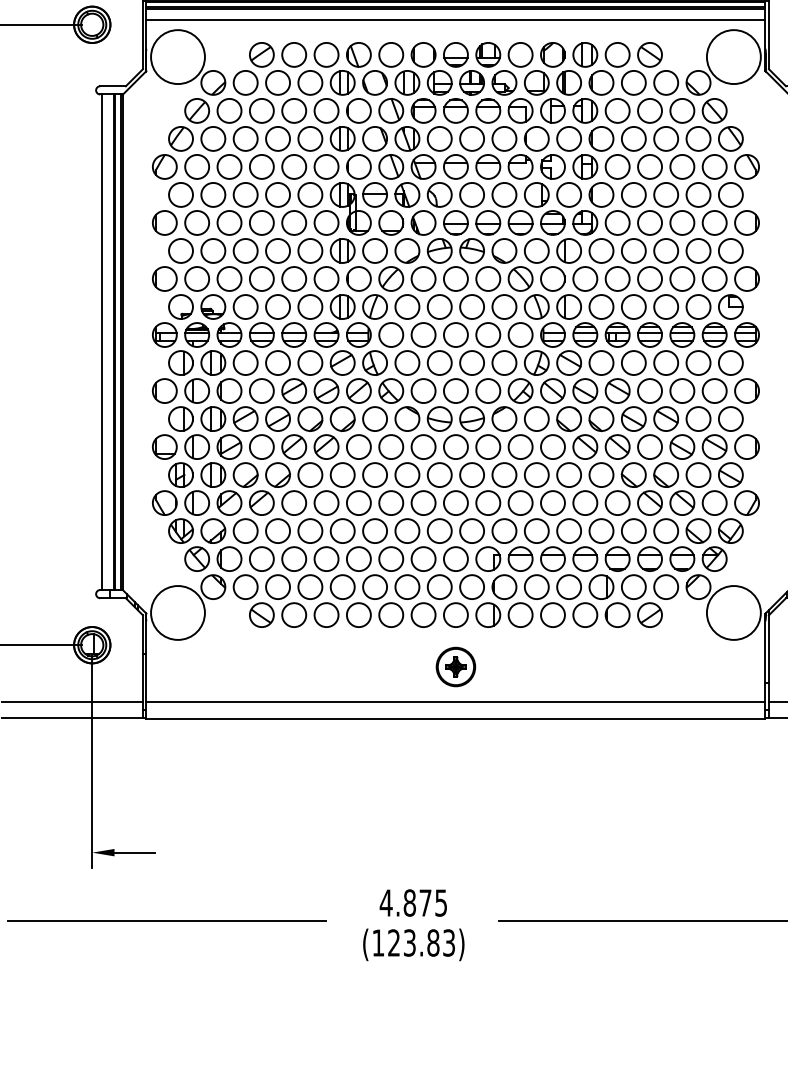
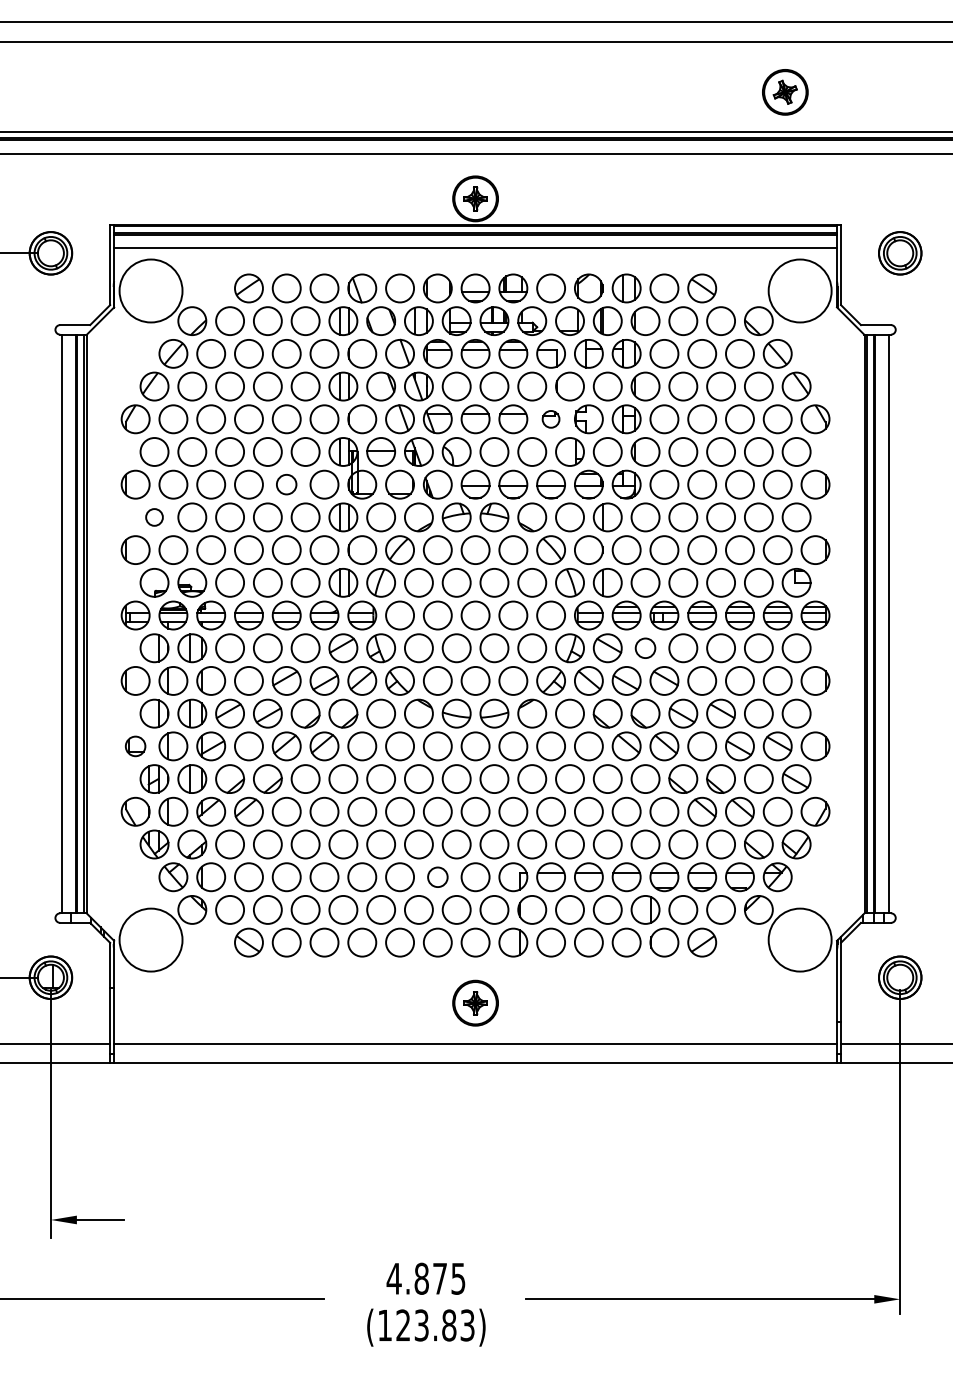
part: (520, 167) -> (550, 419), size x0.6
circle: (294, 222) -> (286, 484), size x0.7
circle: (180, 251) -> (154, 517), size x0.6
circle: (601, 363) -> (645, 648), size x0.7
part: (164, 447) -> (135, 746), size x0.7
circle: (423, 559) -> (437, 877), size x0.7

